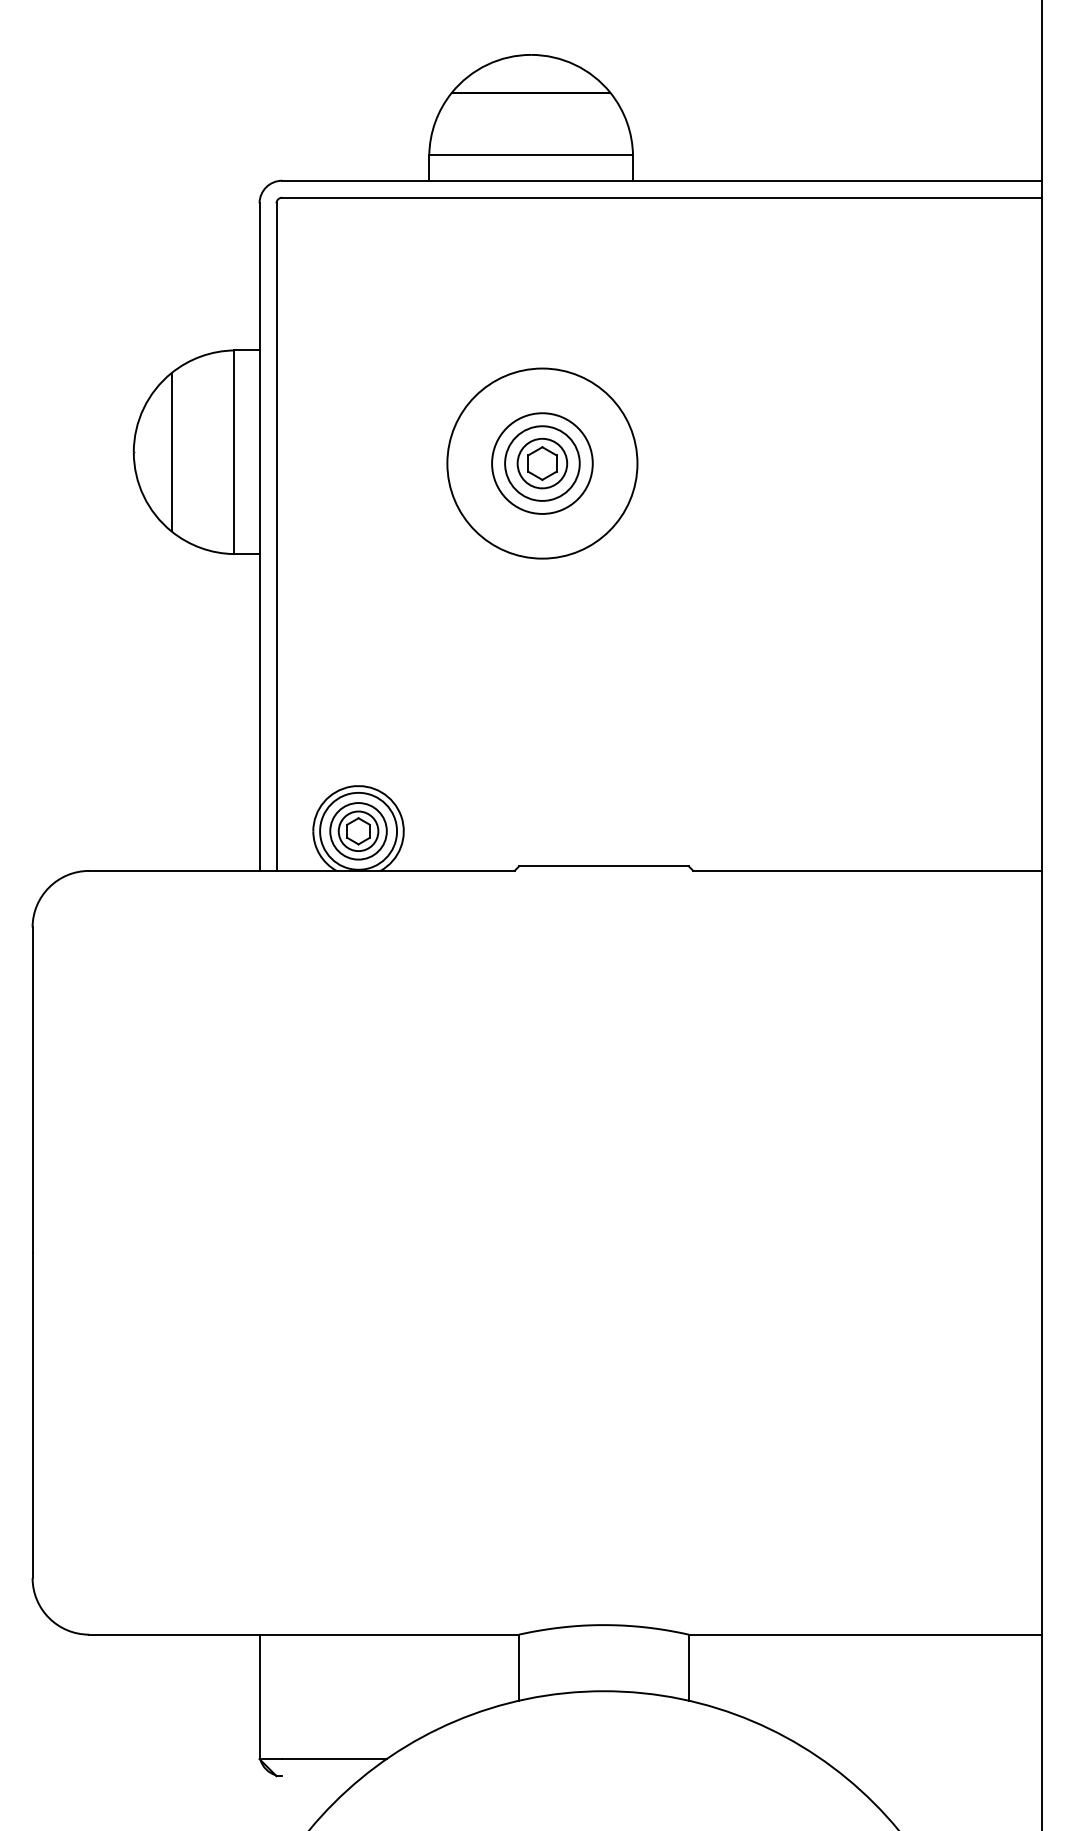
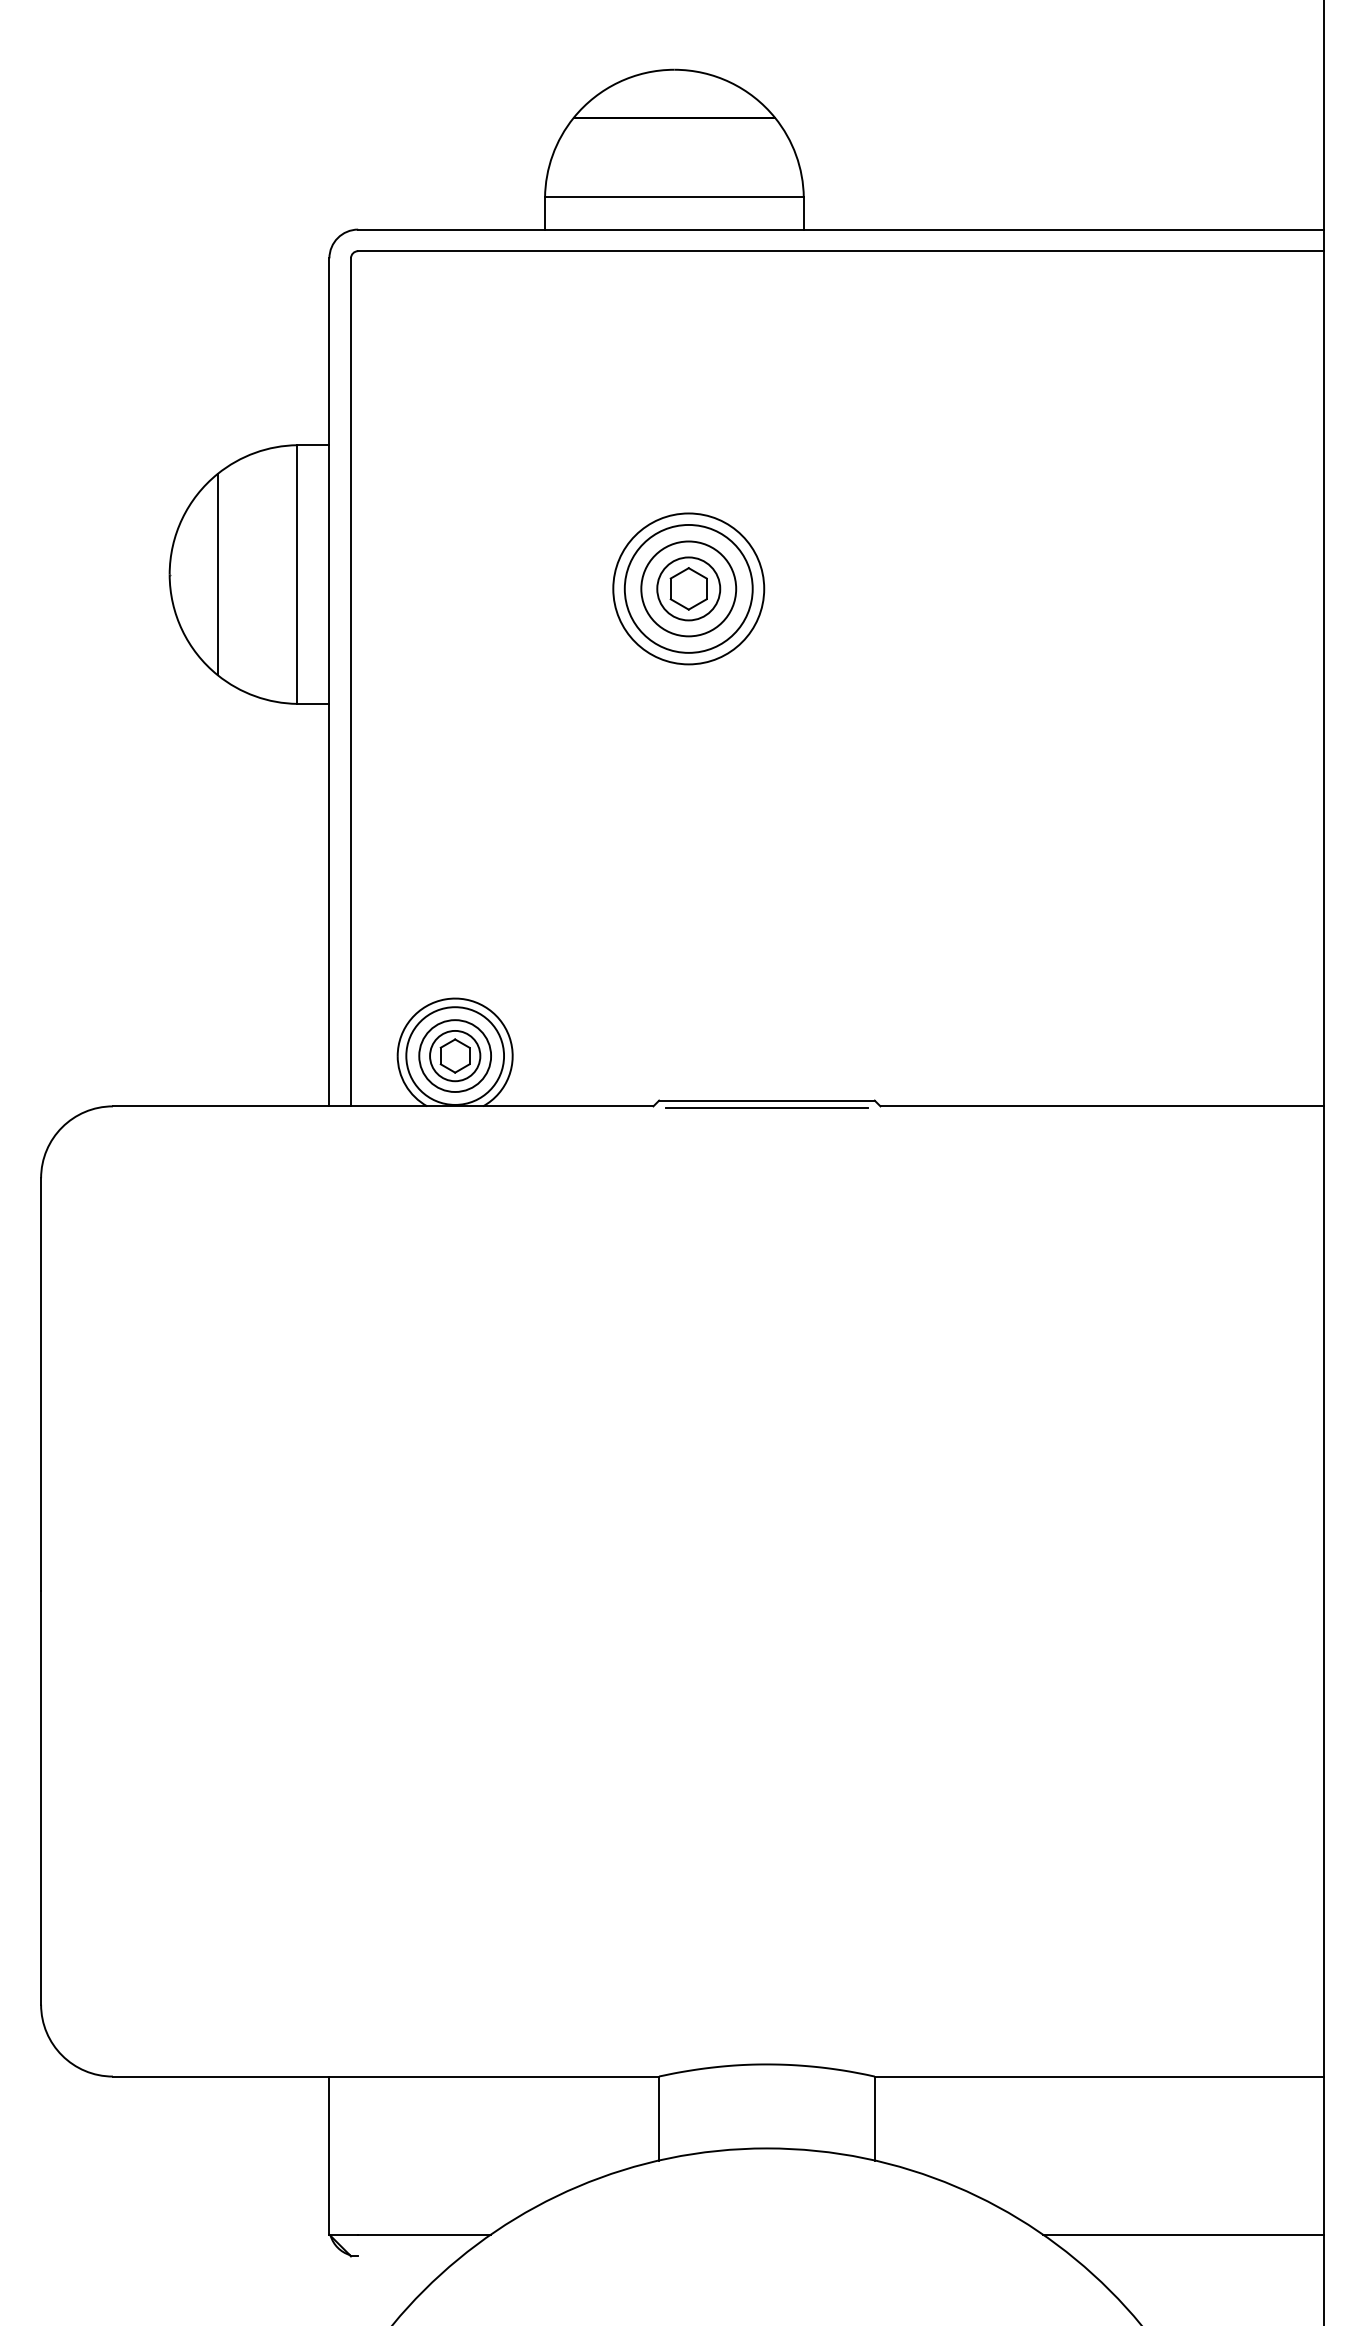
circle: (542, 463) -> (688, 588), size x0.62
line: (603, 871) -> (766, 1107), added
line: (931, 1758) -> (1182, 2234), added

